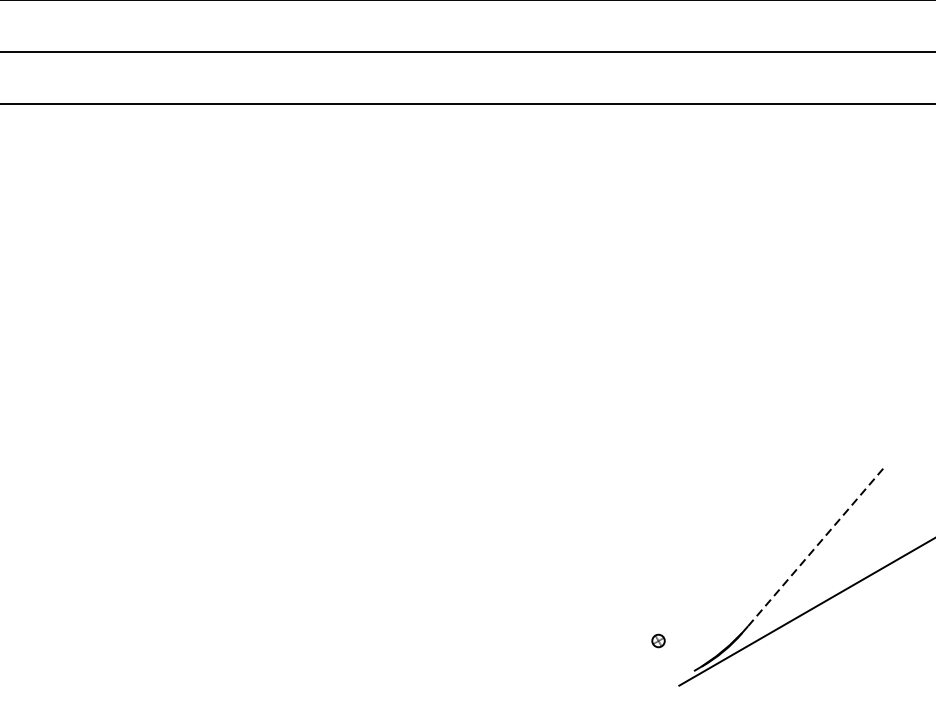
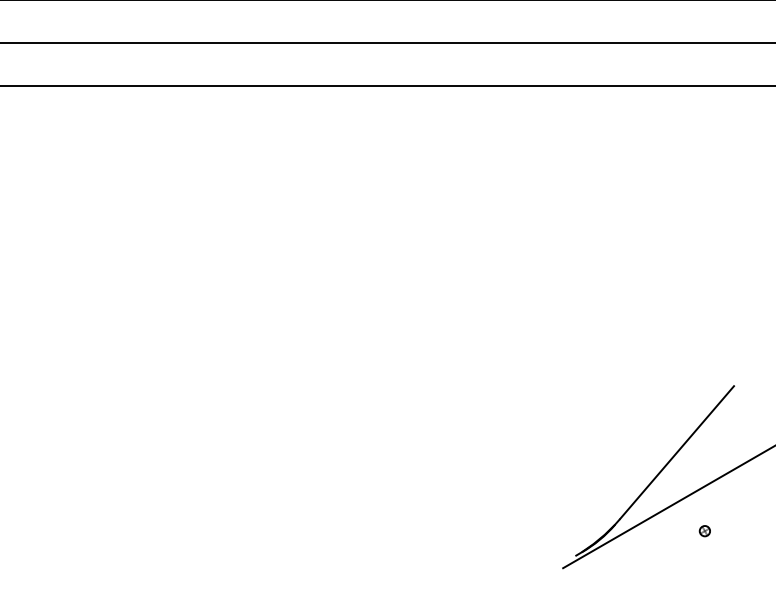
line: (817, 546) -> (677, 452), dashed -> solid
part: (658, 641) -> (704, 531), moved

